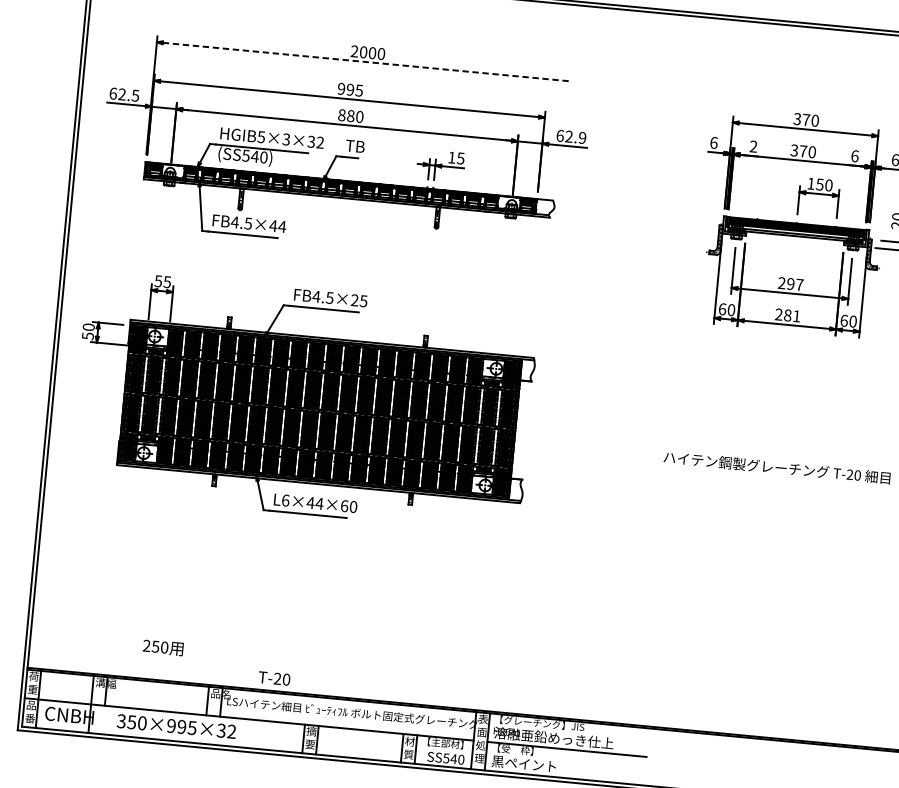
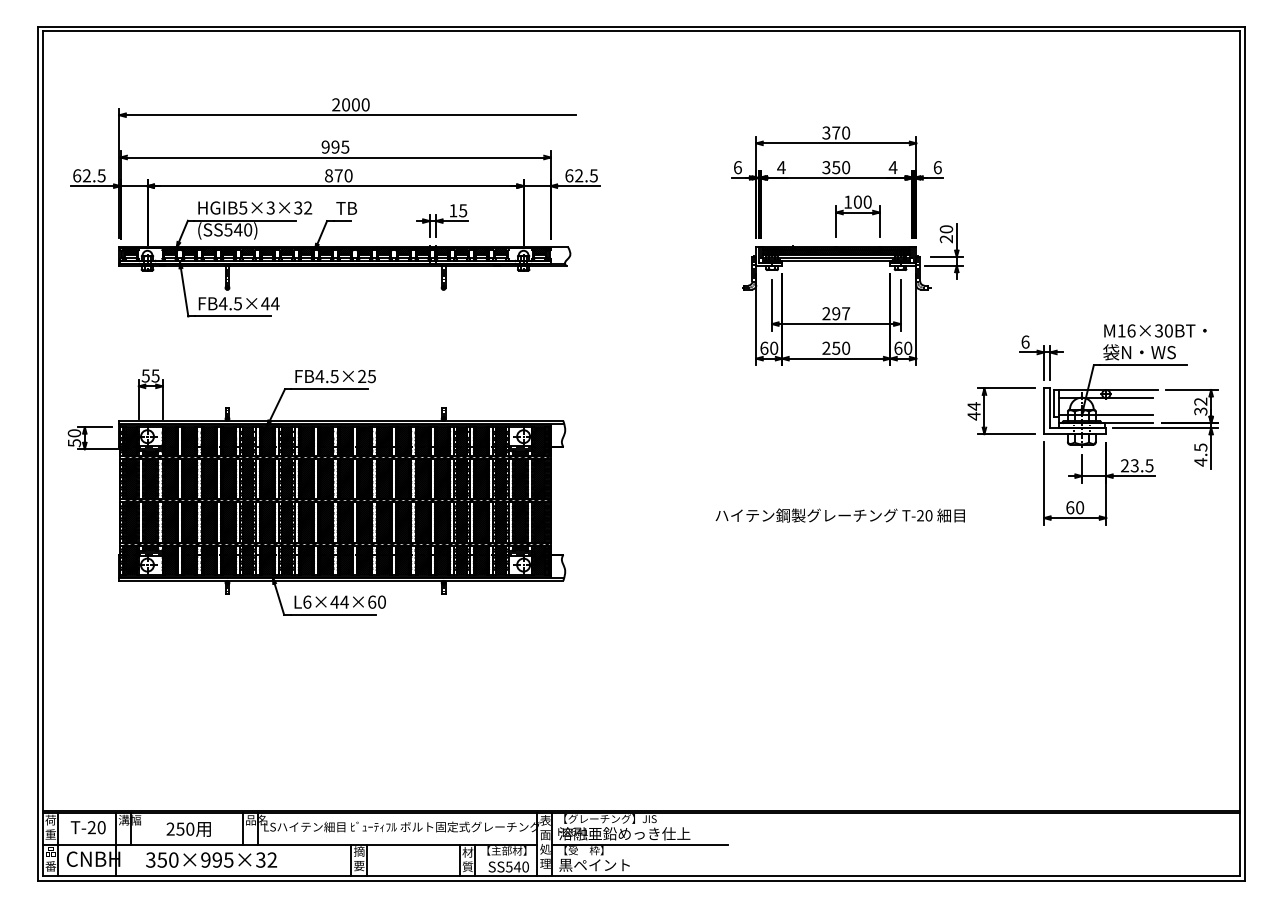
line: (367, 62) -> (351, 115), dashed -> solid
text: (350, 115) -> (338, 175), 880 -> 870
text: (582, 137) -> (593, 175), 62.9 -> 62.5
text: (753, 146) -> (781, 167), 2 -> 4
text: (803, 151) -> (836, 167), 370 -> 350
text: (854, 156) -> (892, 167), 6 -> 4
text: (819, 183) -> (857, 201), 150 -> 100
text: (792, 315) -> (841, 347), 281 -> 250
text: (162, 647) -> (188, 829), moved
text: (273, 678) -> (87, 827), moved

